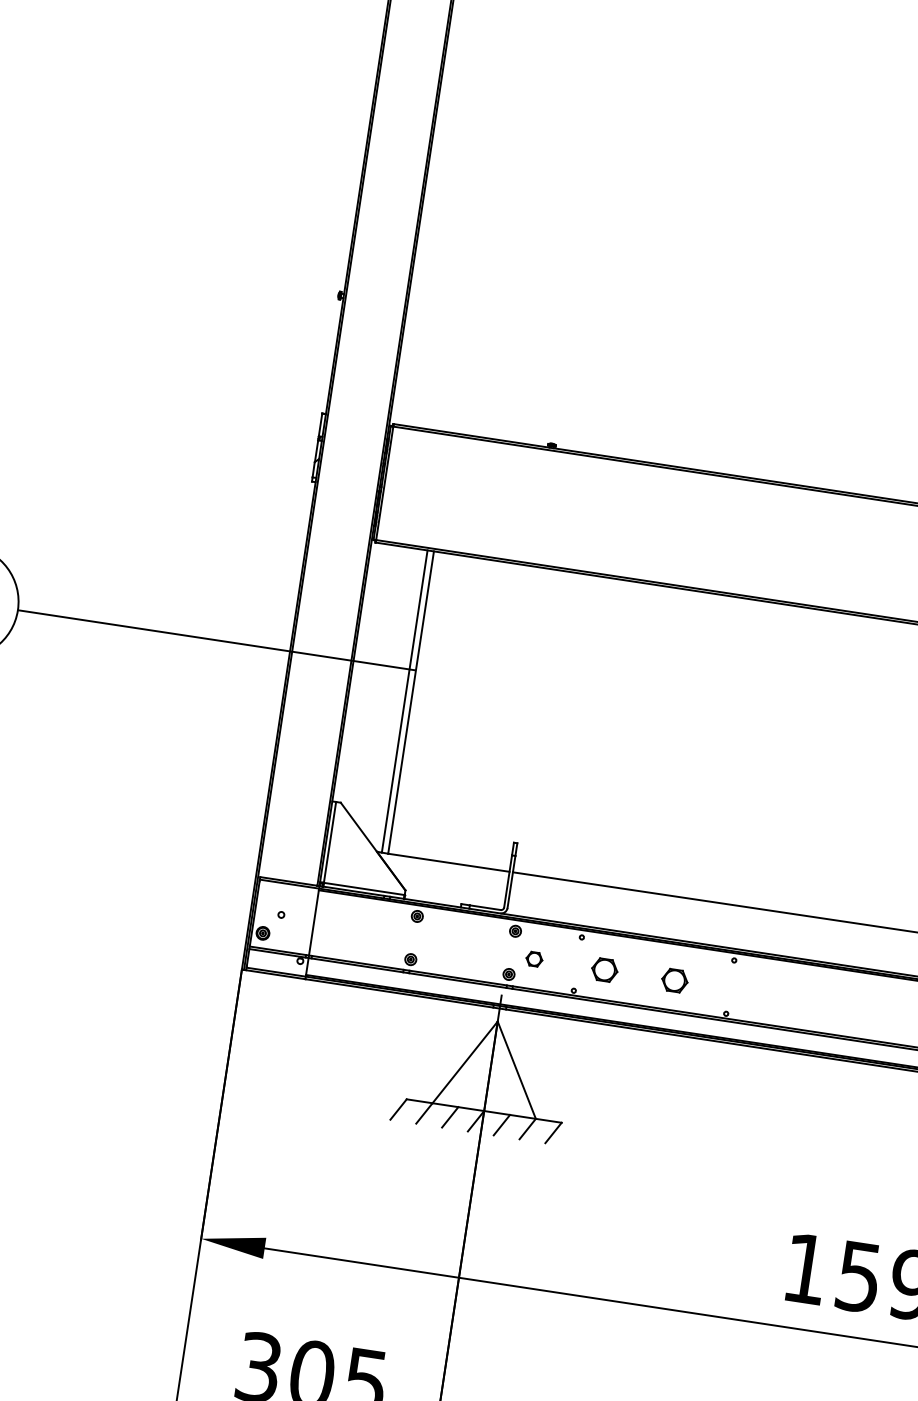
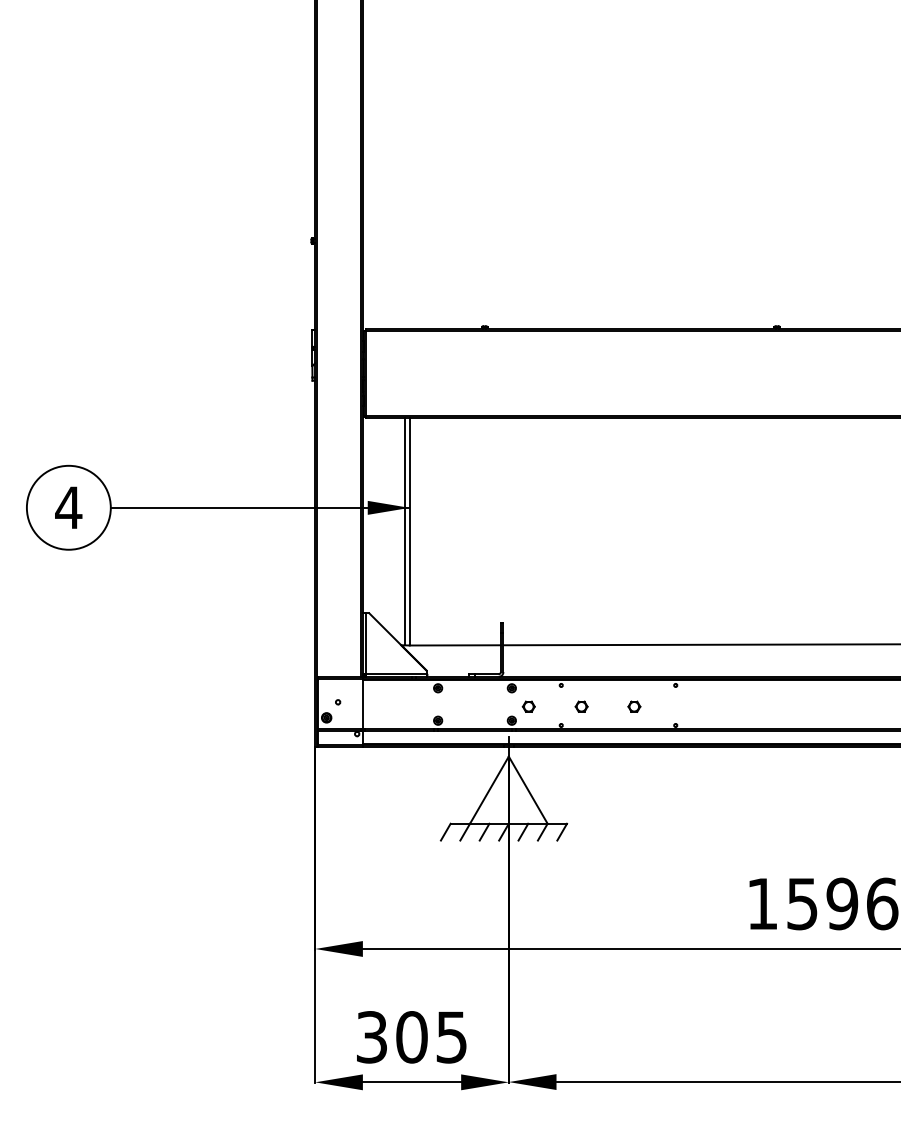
fill: (387, 665) -> (388, 507), added
part: (604, 969) -> (581, 706), size x0.62
part: (675, 980) -> (634, 706), size x0.62

